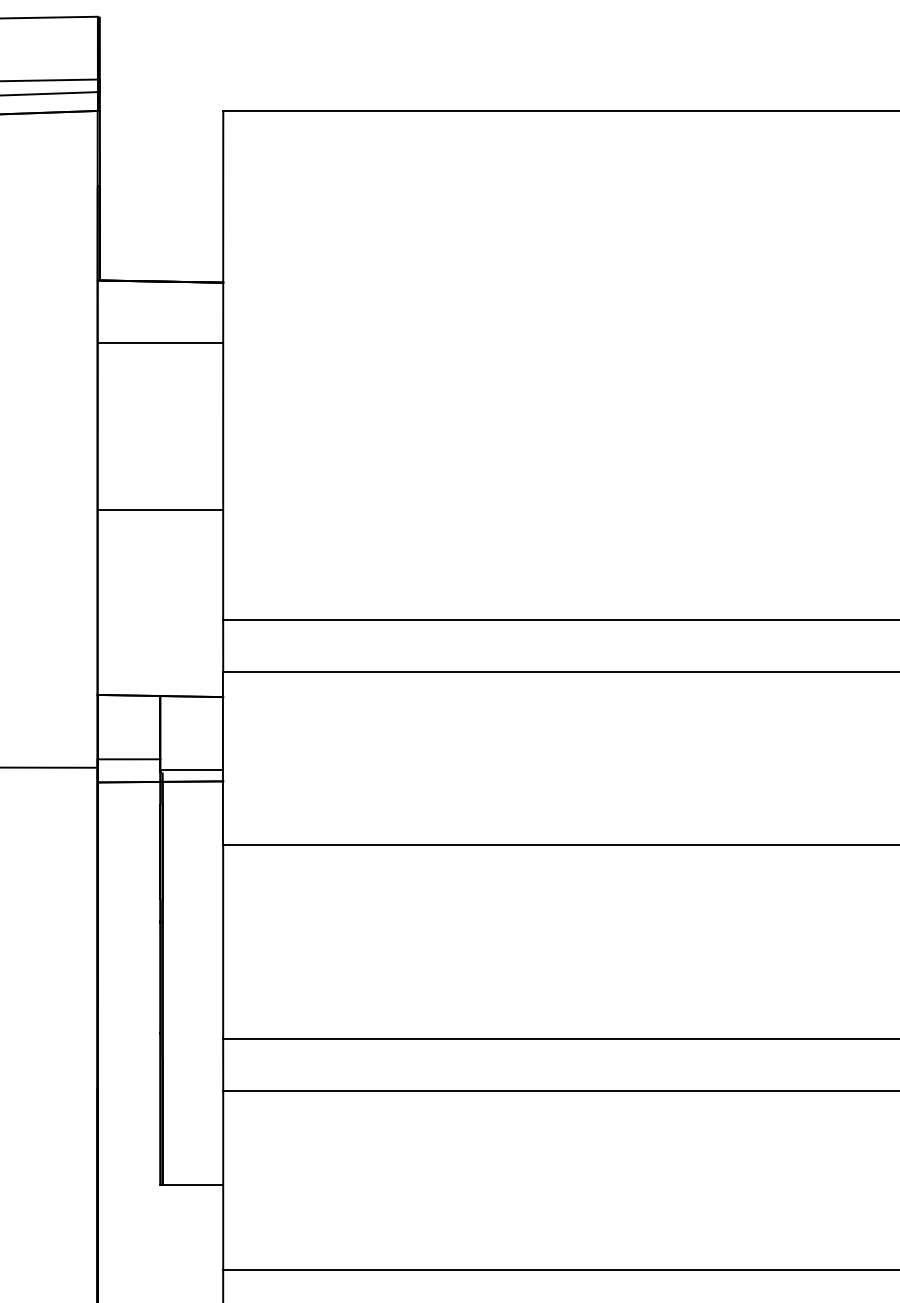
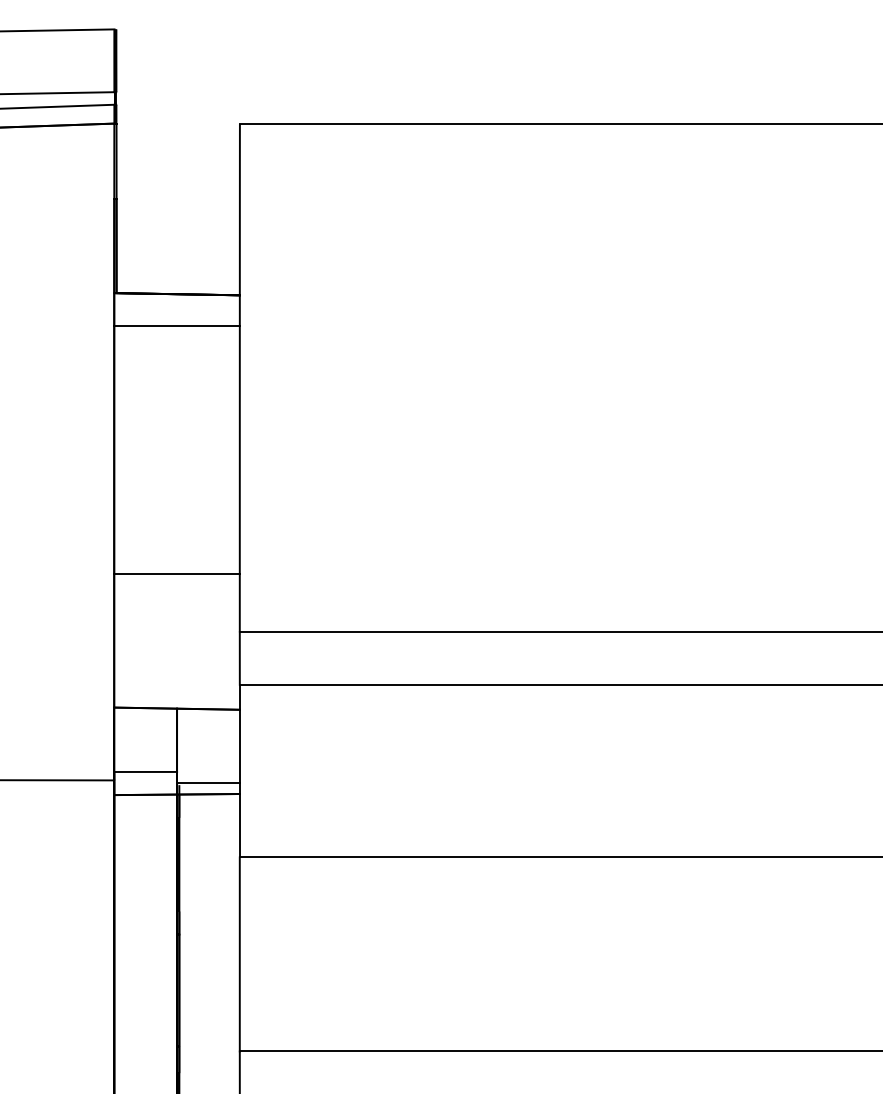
line: (160, 343) -> (177, 326), moved
line: (160, 509) -> (177, 574), moved

